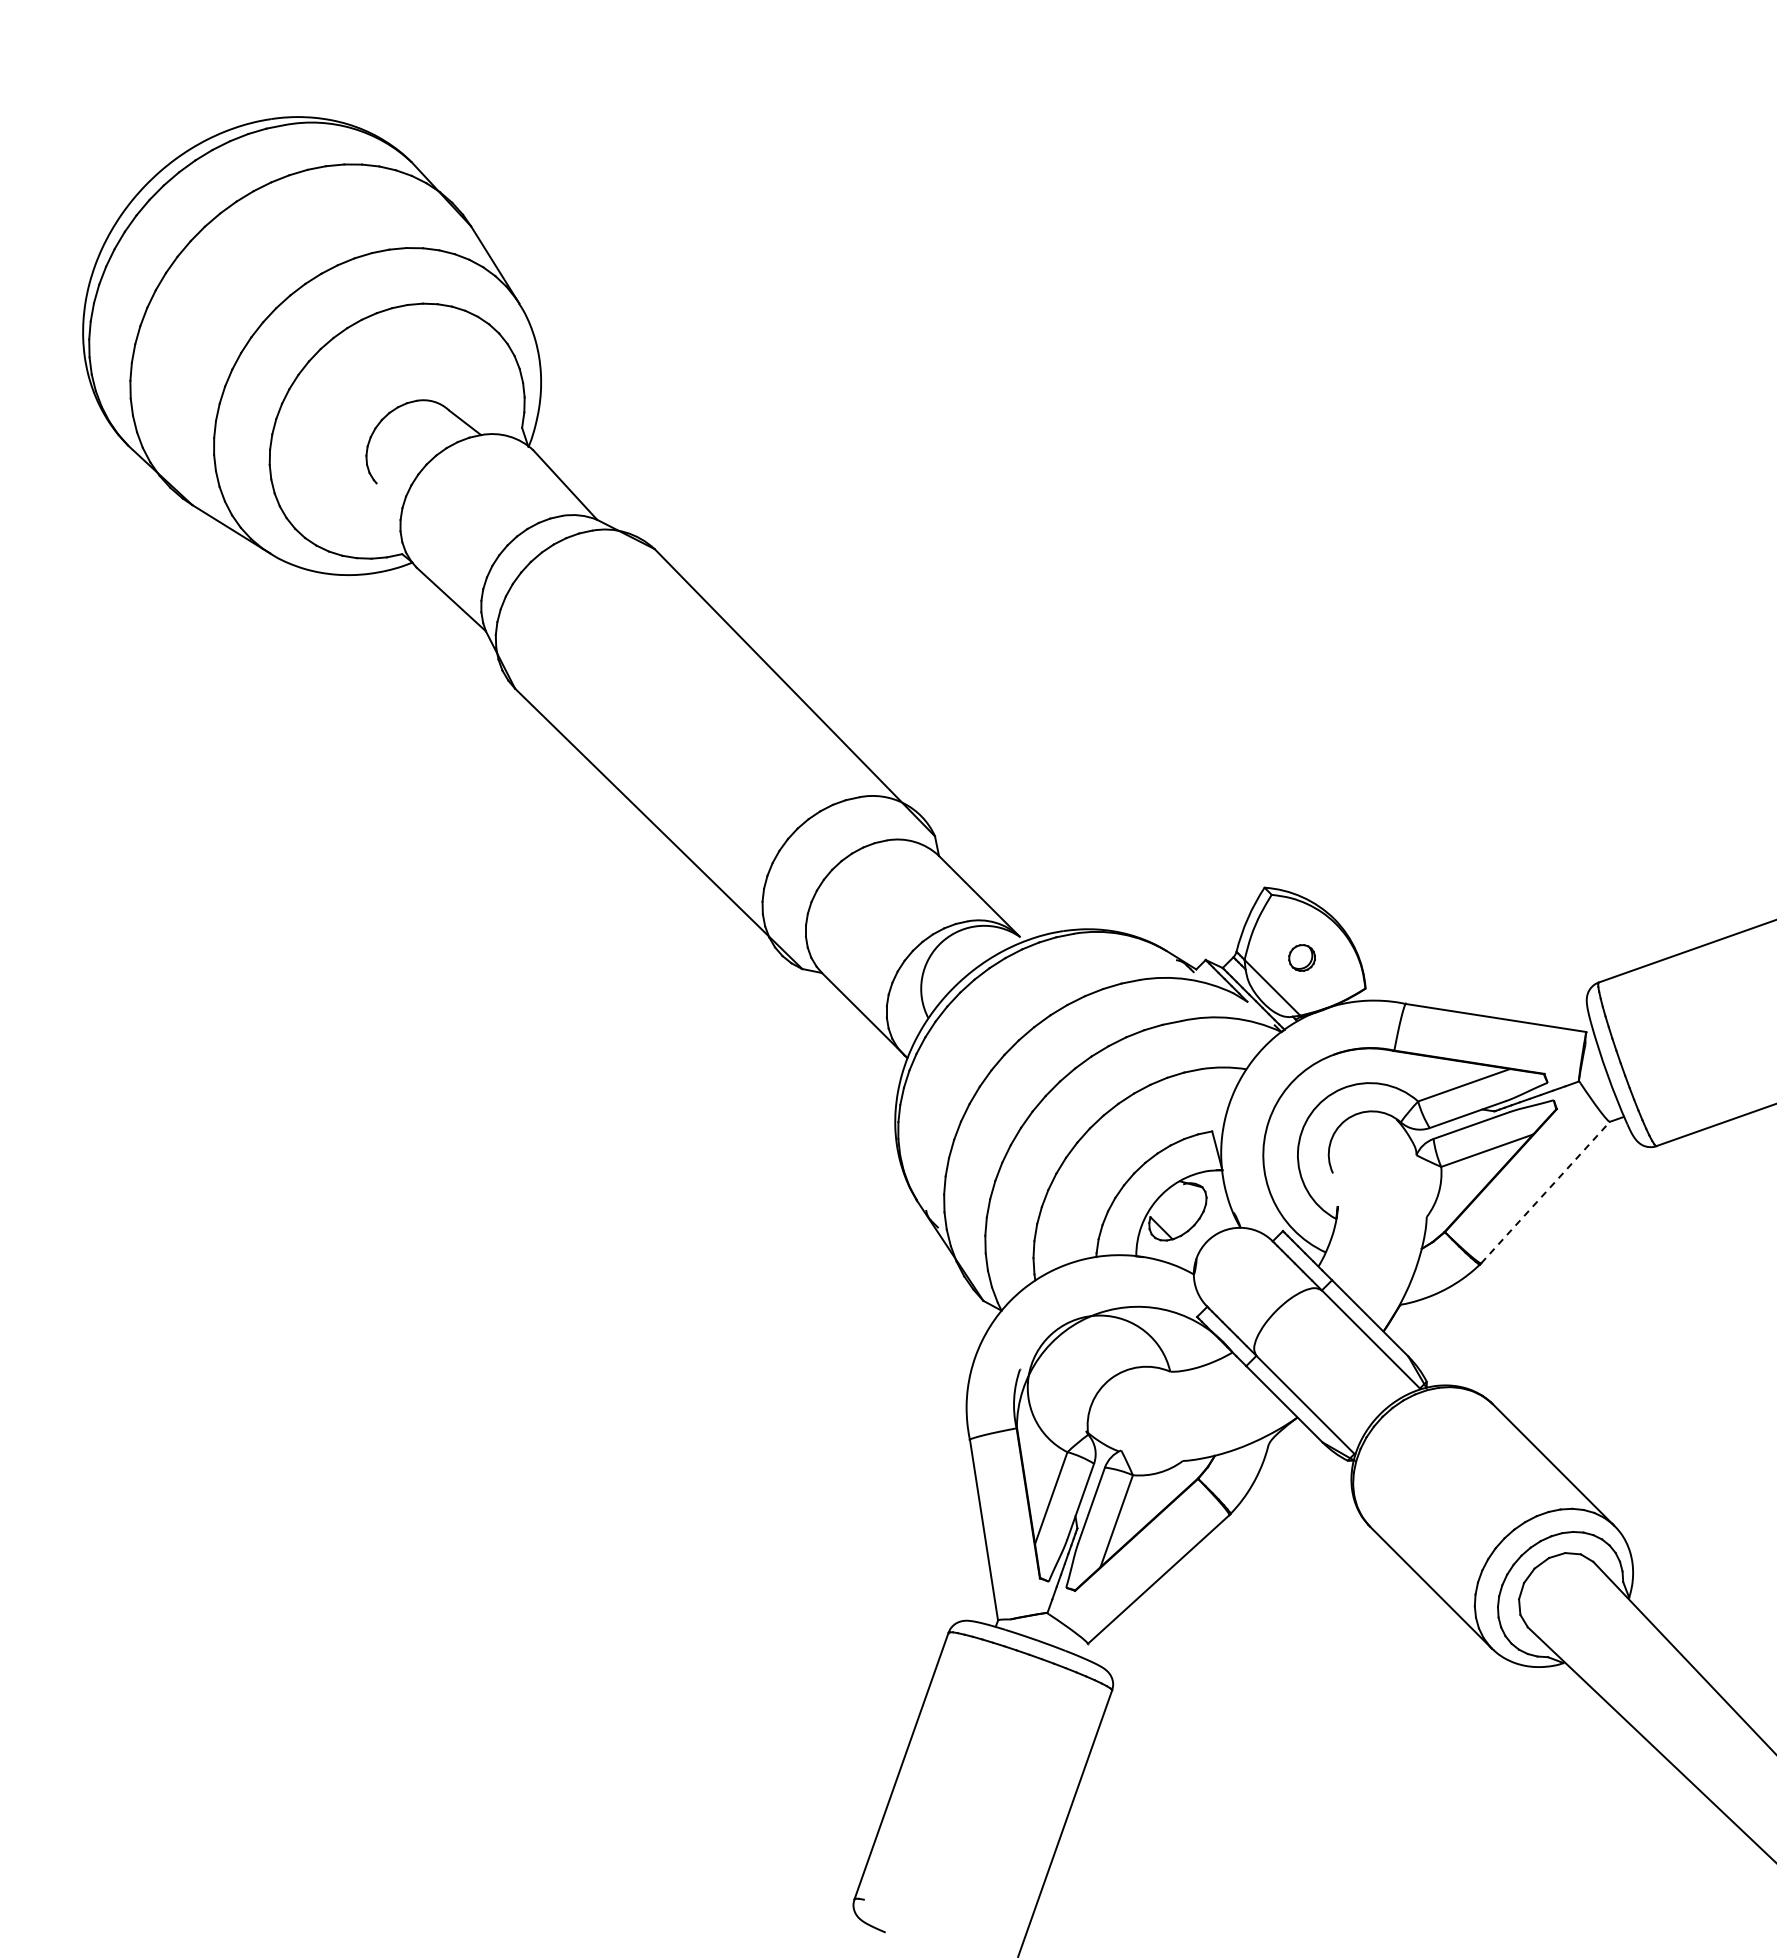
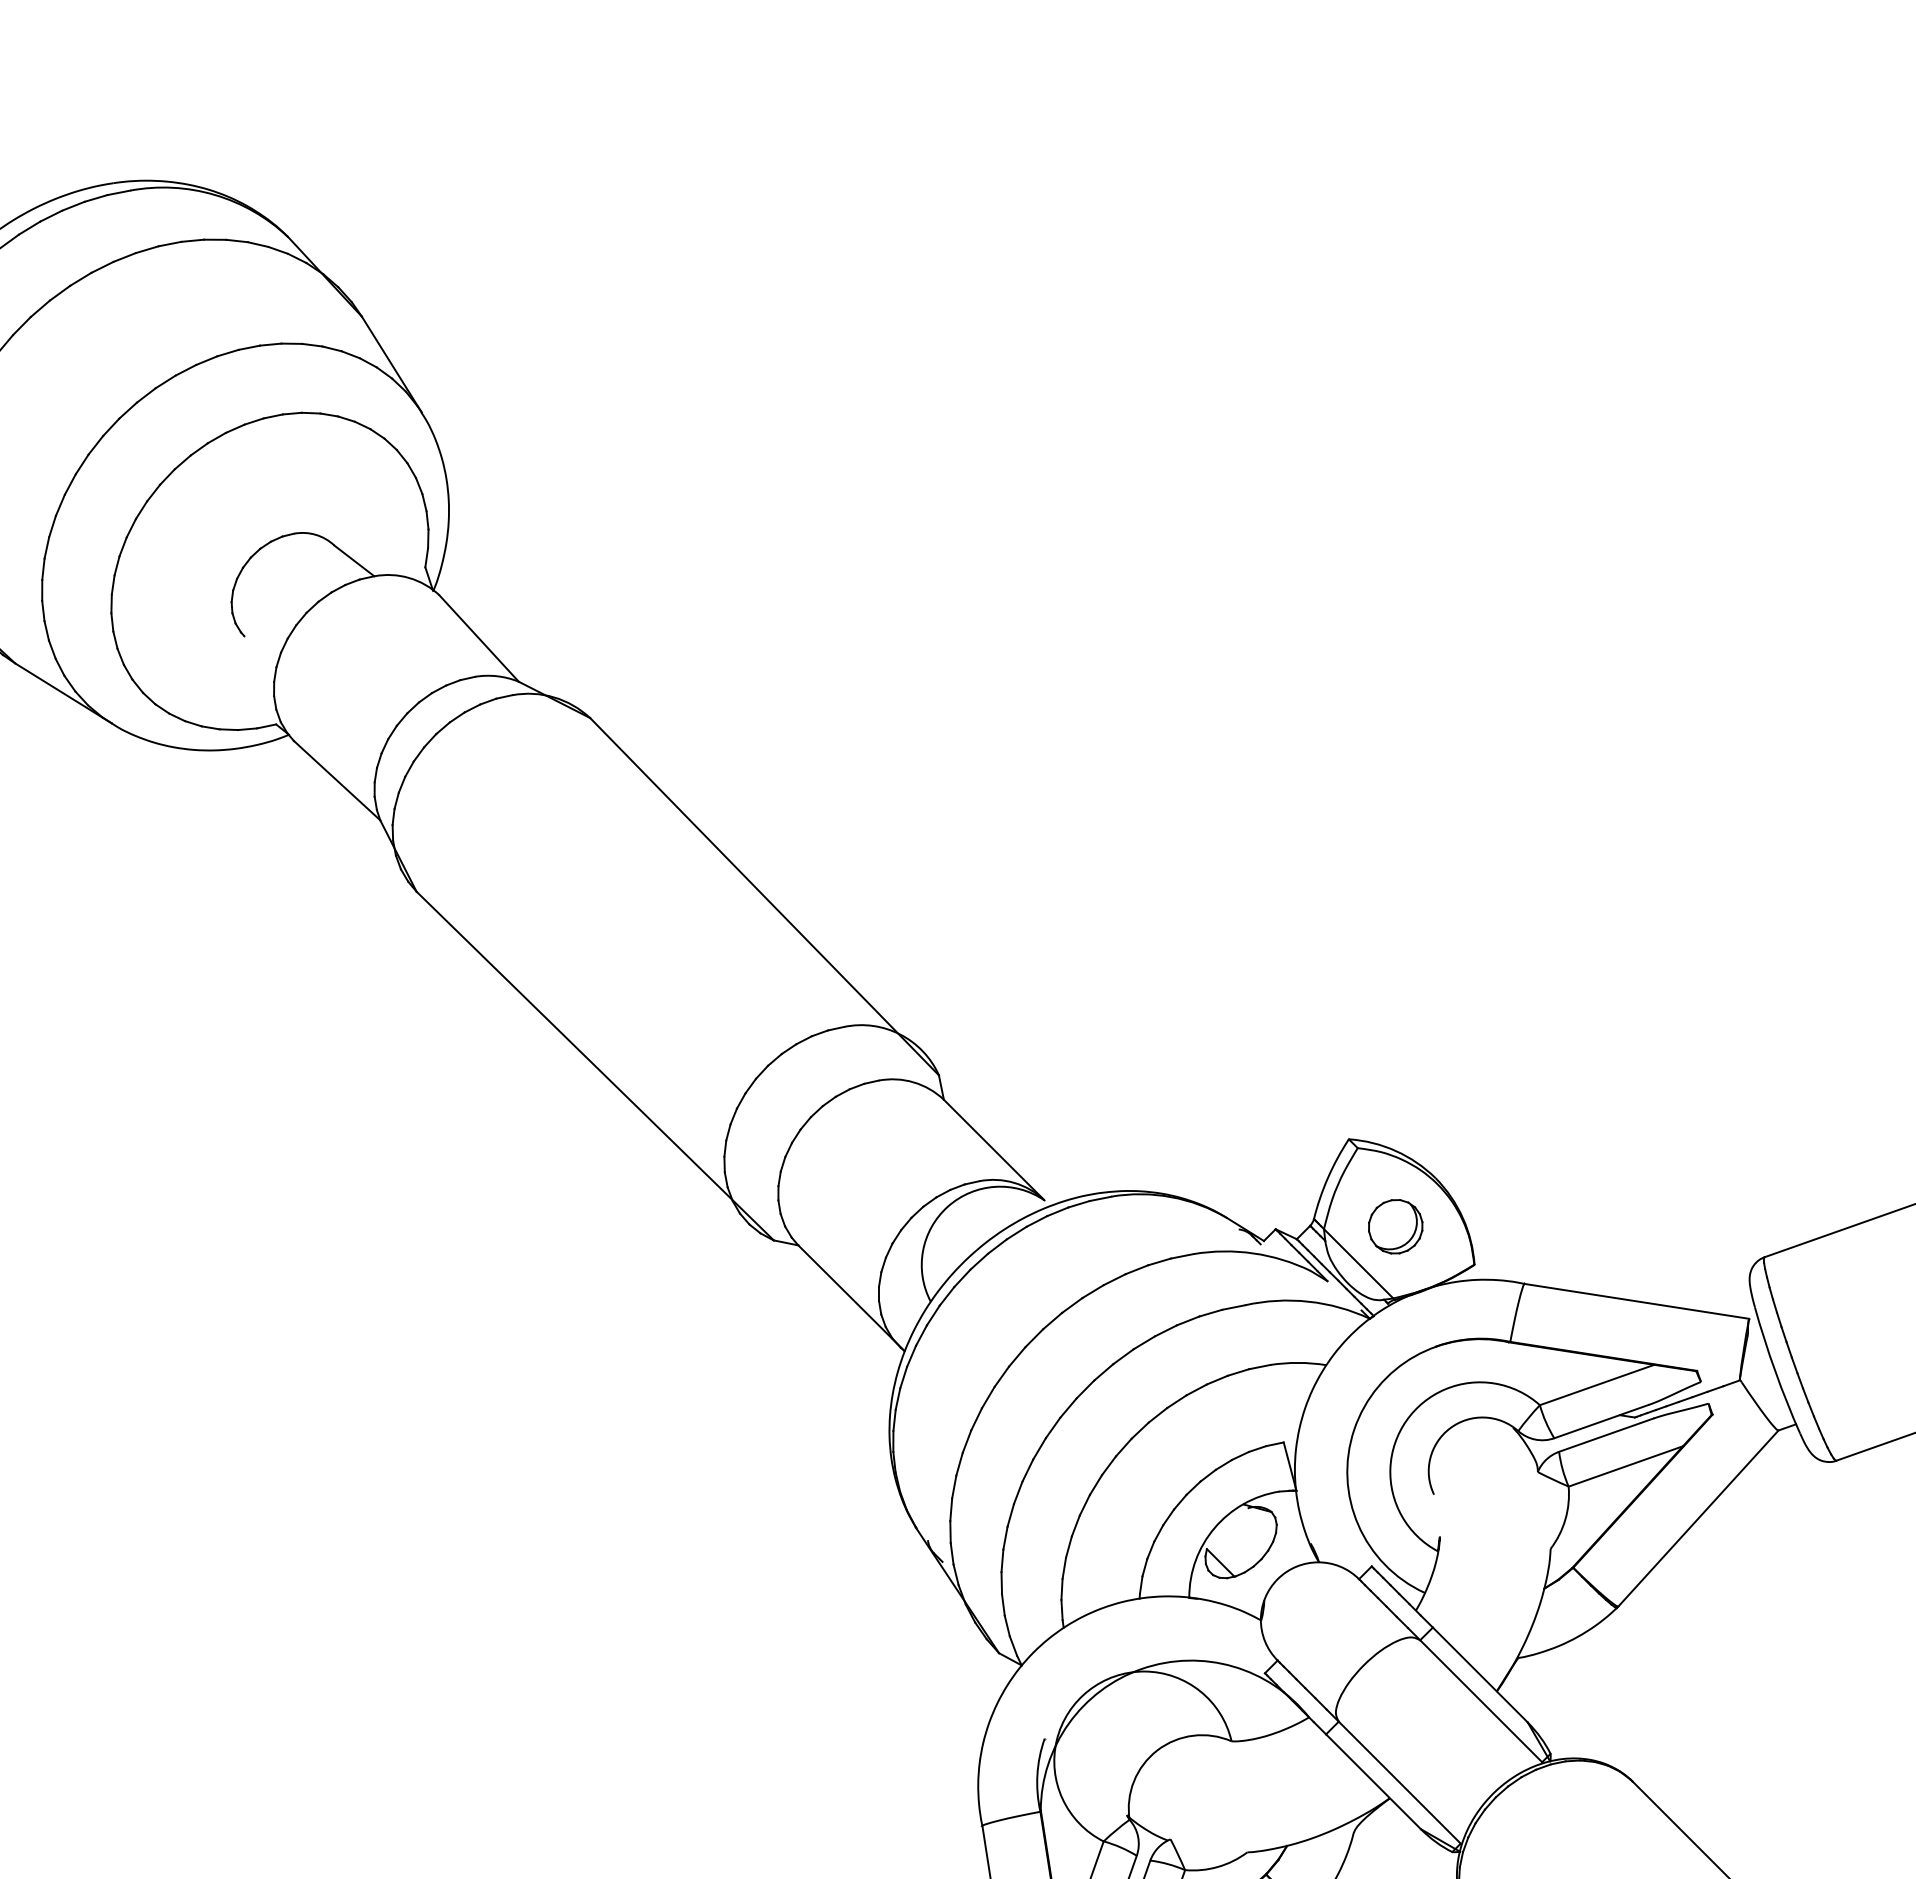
part: (1301, 957) -> (1394, 1226), size x1.67
line: (1545, 1192) -> (1698, 1518), dashed -> solid

